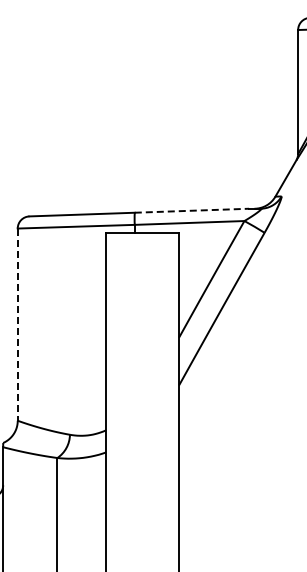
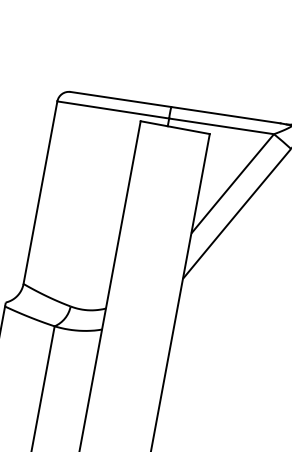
line: (192, 210) -> (226, 115), dashed -> solid
line: (17, 325) -> (40, 193), dashed -> solid

